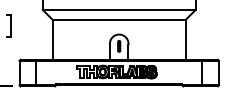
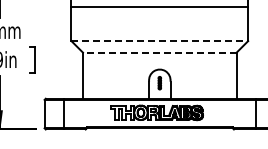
line: (119, 10) -> (160, 41), solid -> dashed
line: (118, 19) -> (159, 52), solid -> dashed

